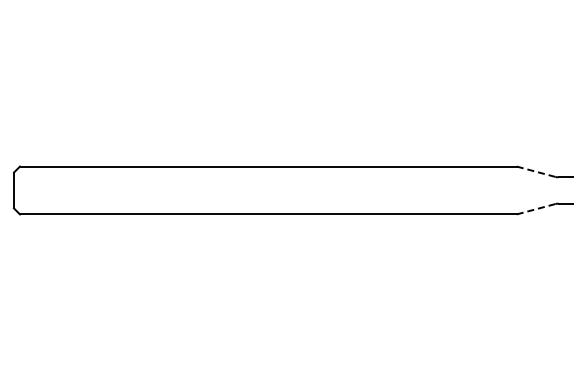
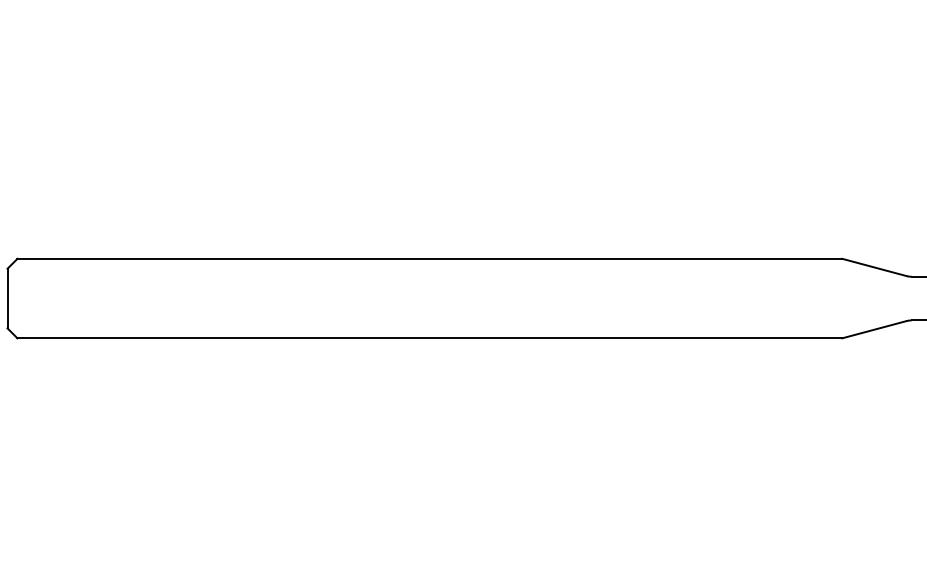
line: (535, 171) -> (873, 267), dashed -> solid
line: (536, 209) -> (875, 330), dashed -> solid

